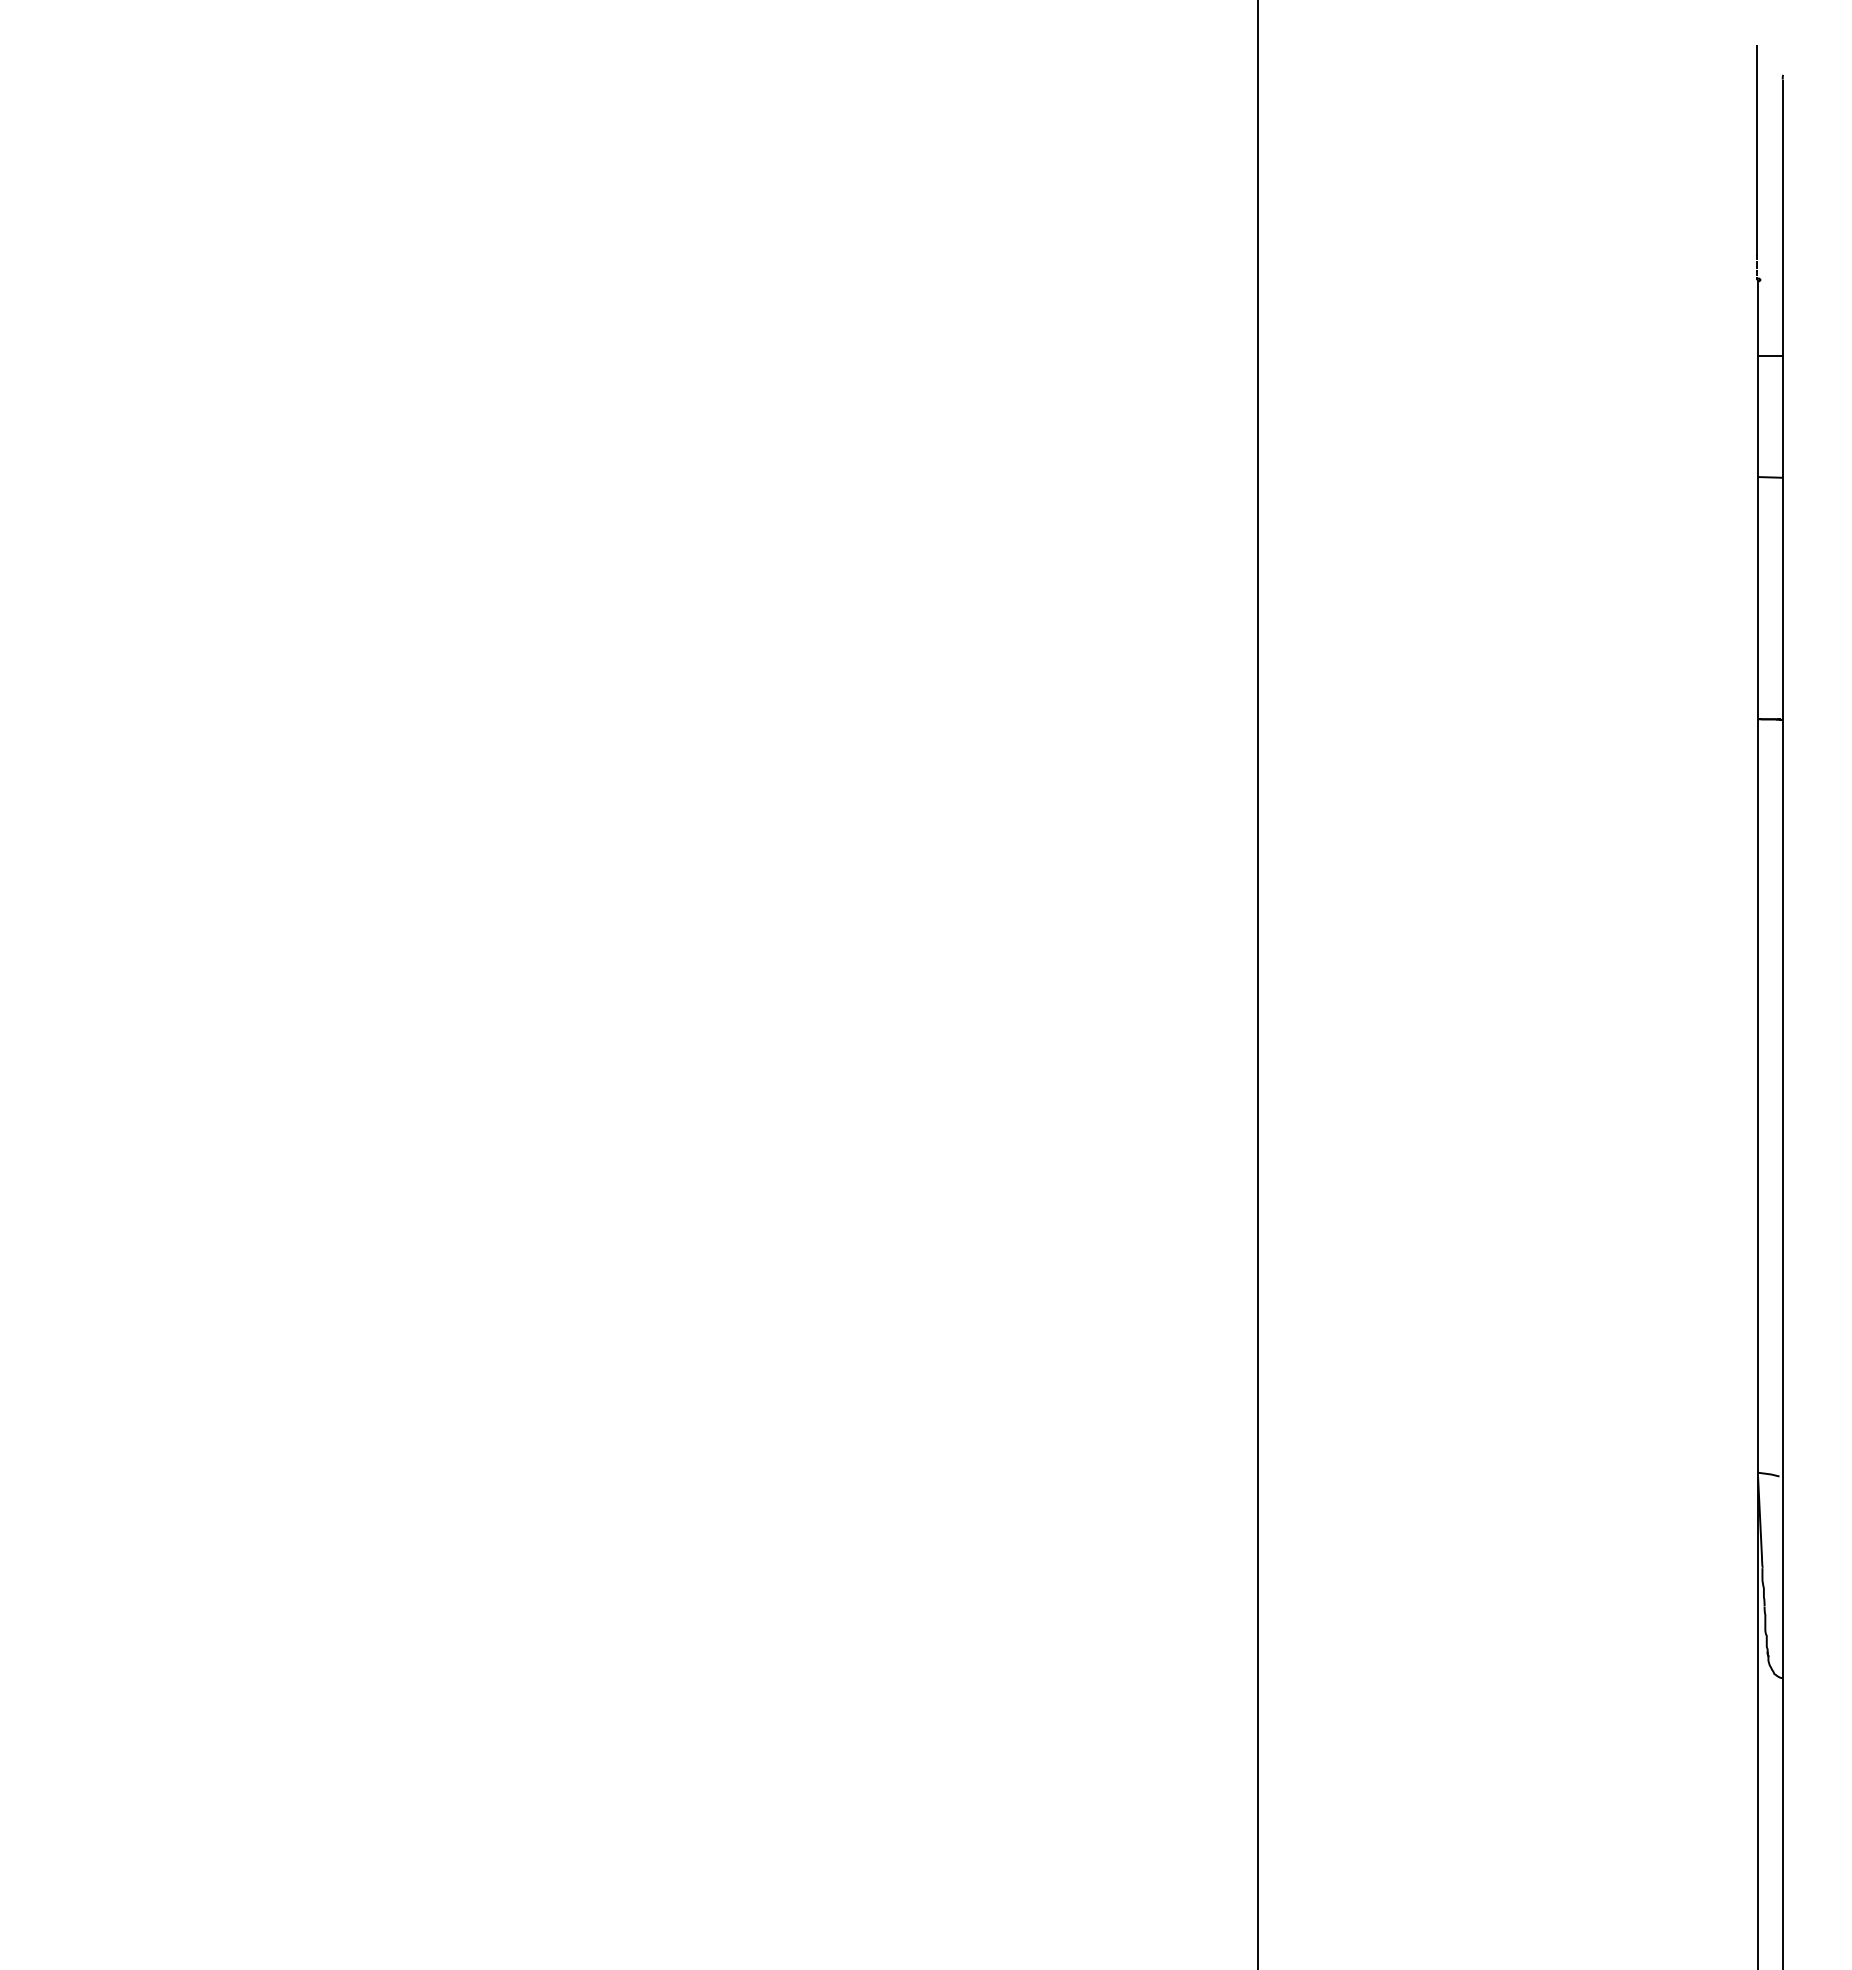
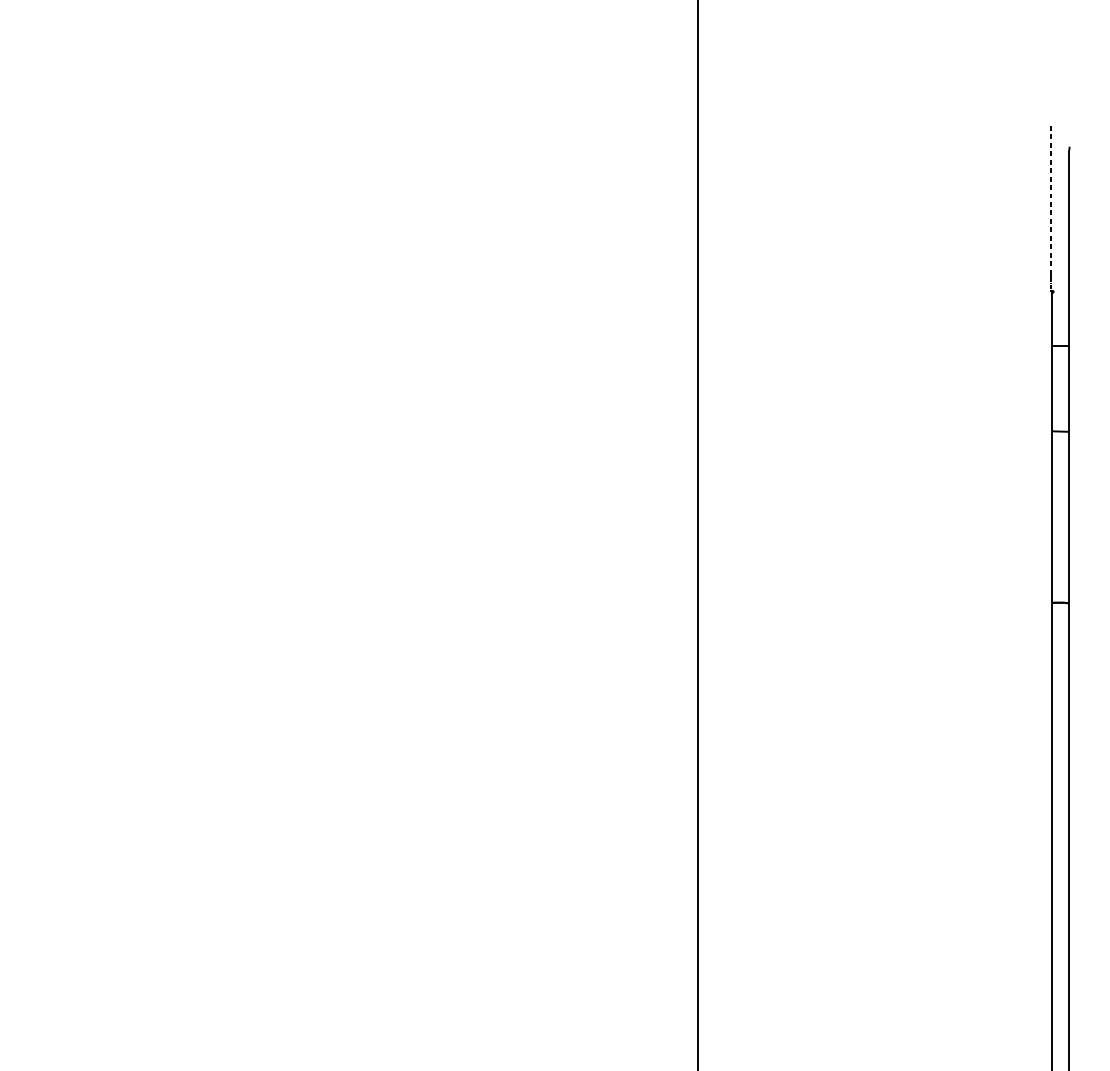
line: (1757, 150) -> (1051, 200), solid -> dashed

